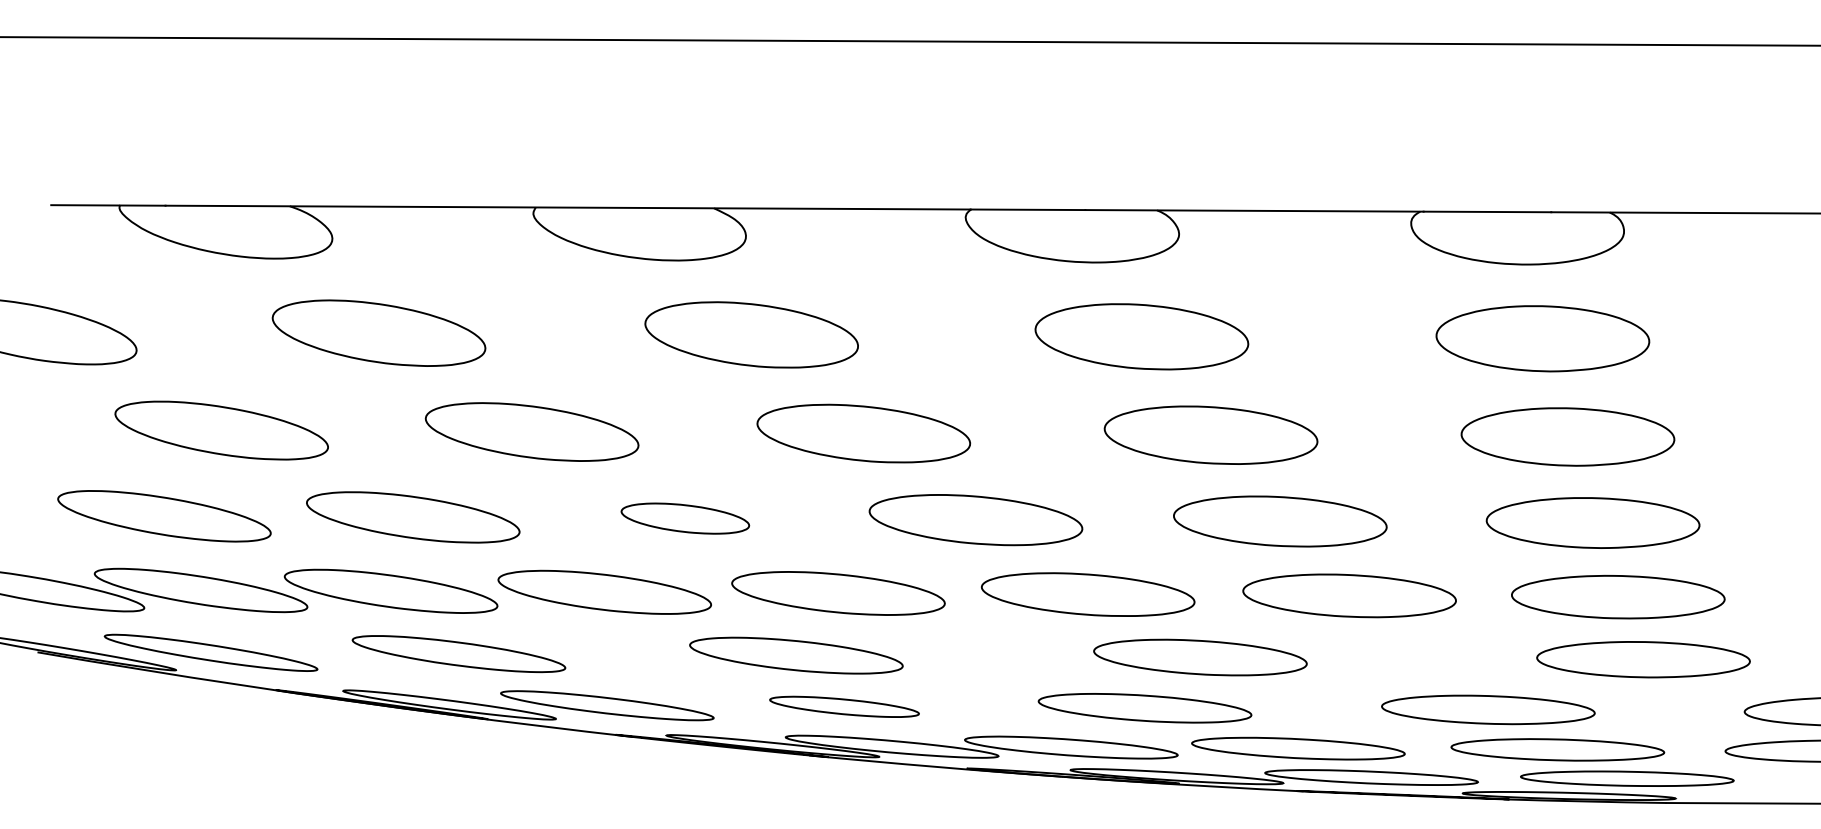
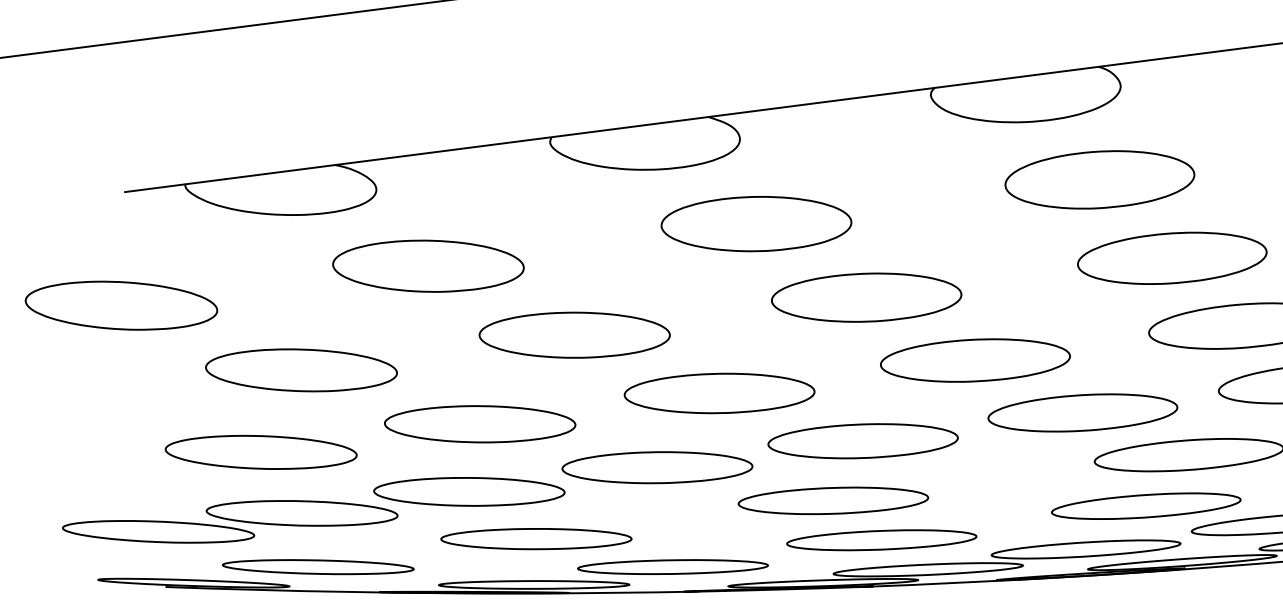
part: (685, 518) -> (719, 393), size x1.67
part: (844, 706) -> (881, 539), size x1.43

